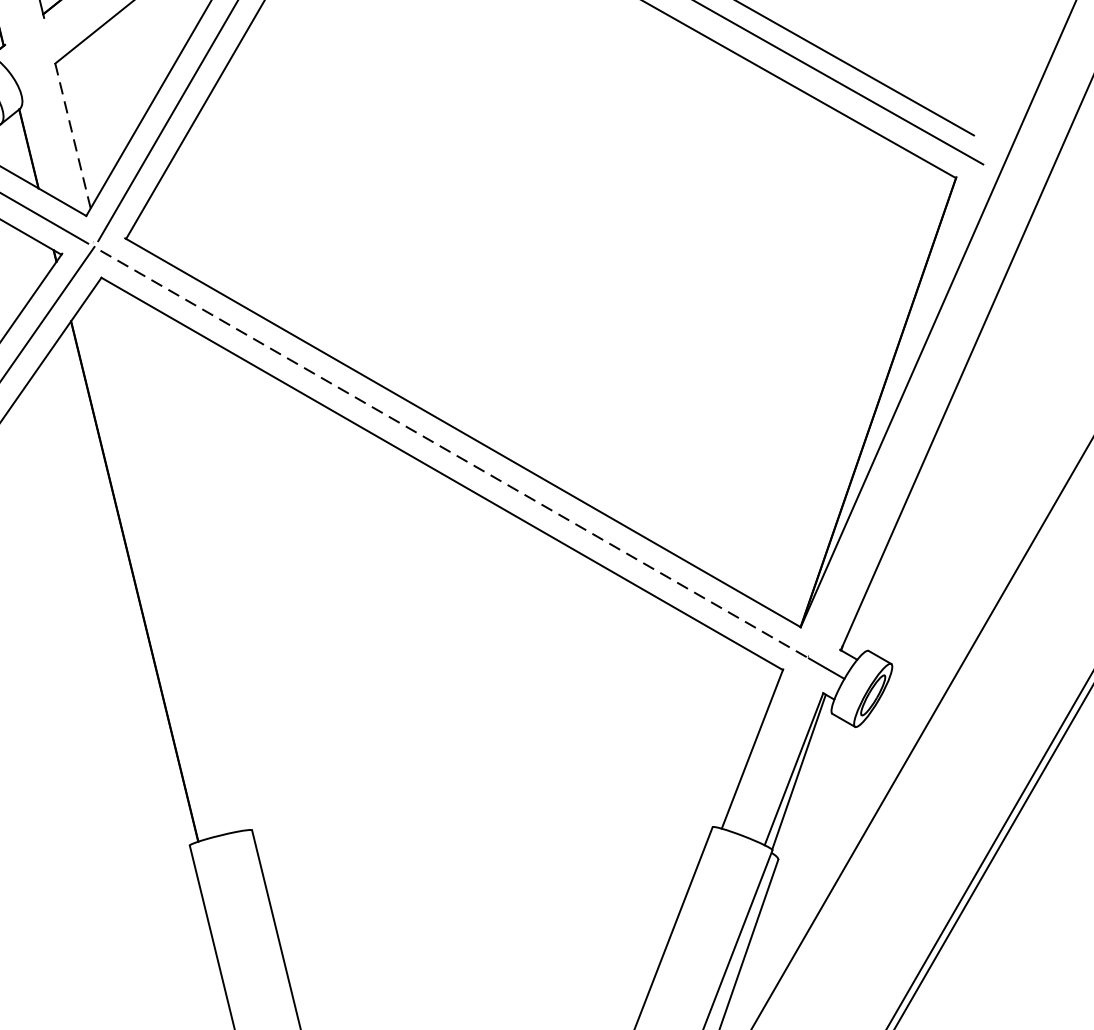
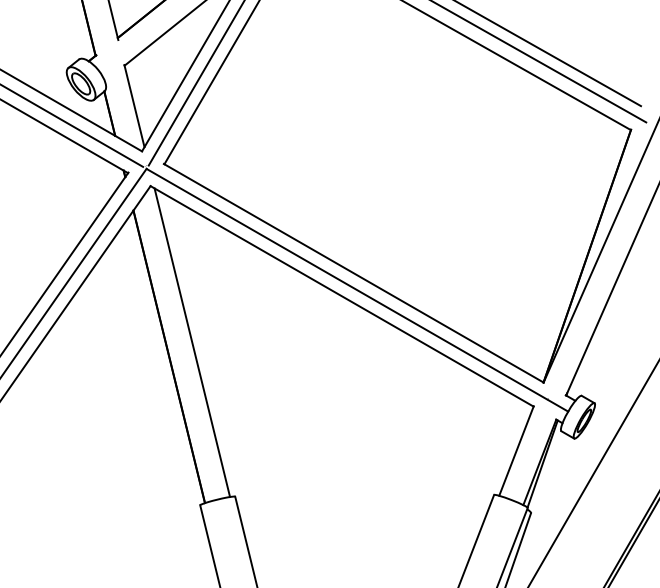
line: (72, 134) -> (134, 105), dashed -> solid
line: (450, 452) -> (346, 284), dashed -> solid
line: (176, 555) -> (192, 342), added

